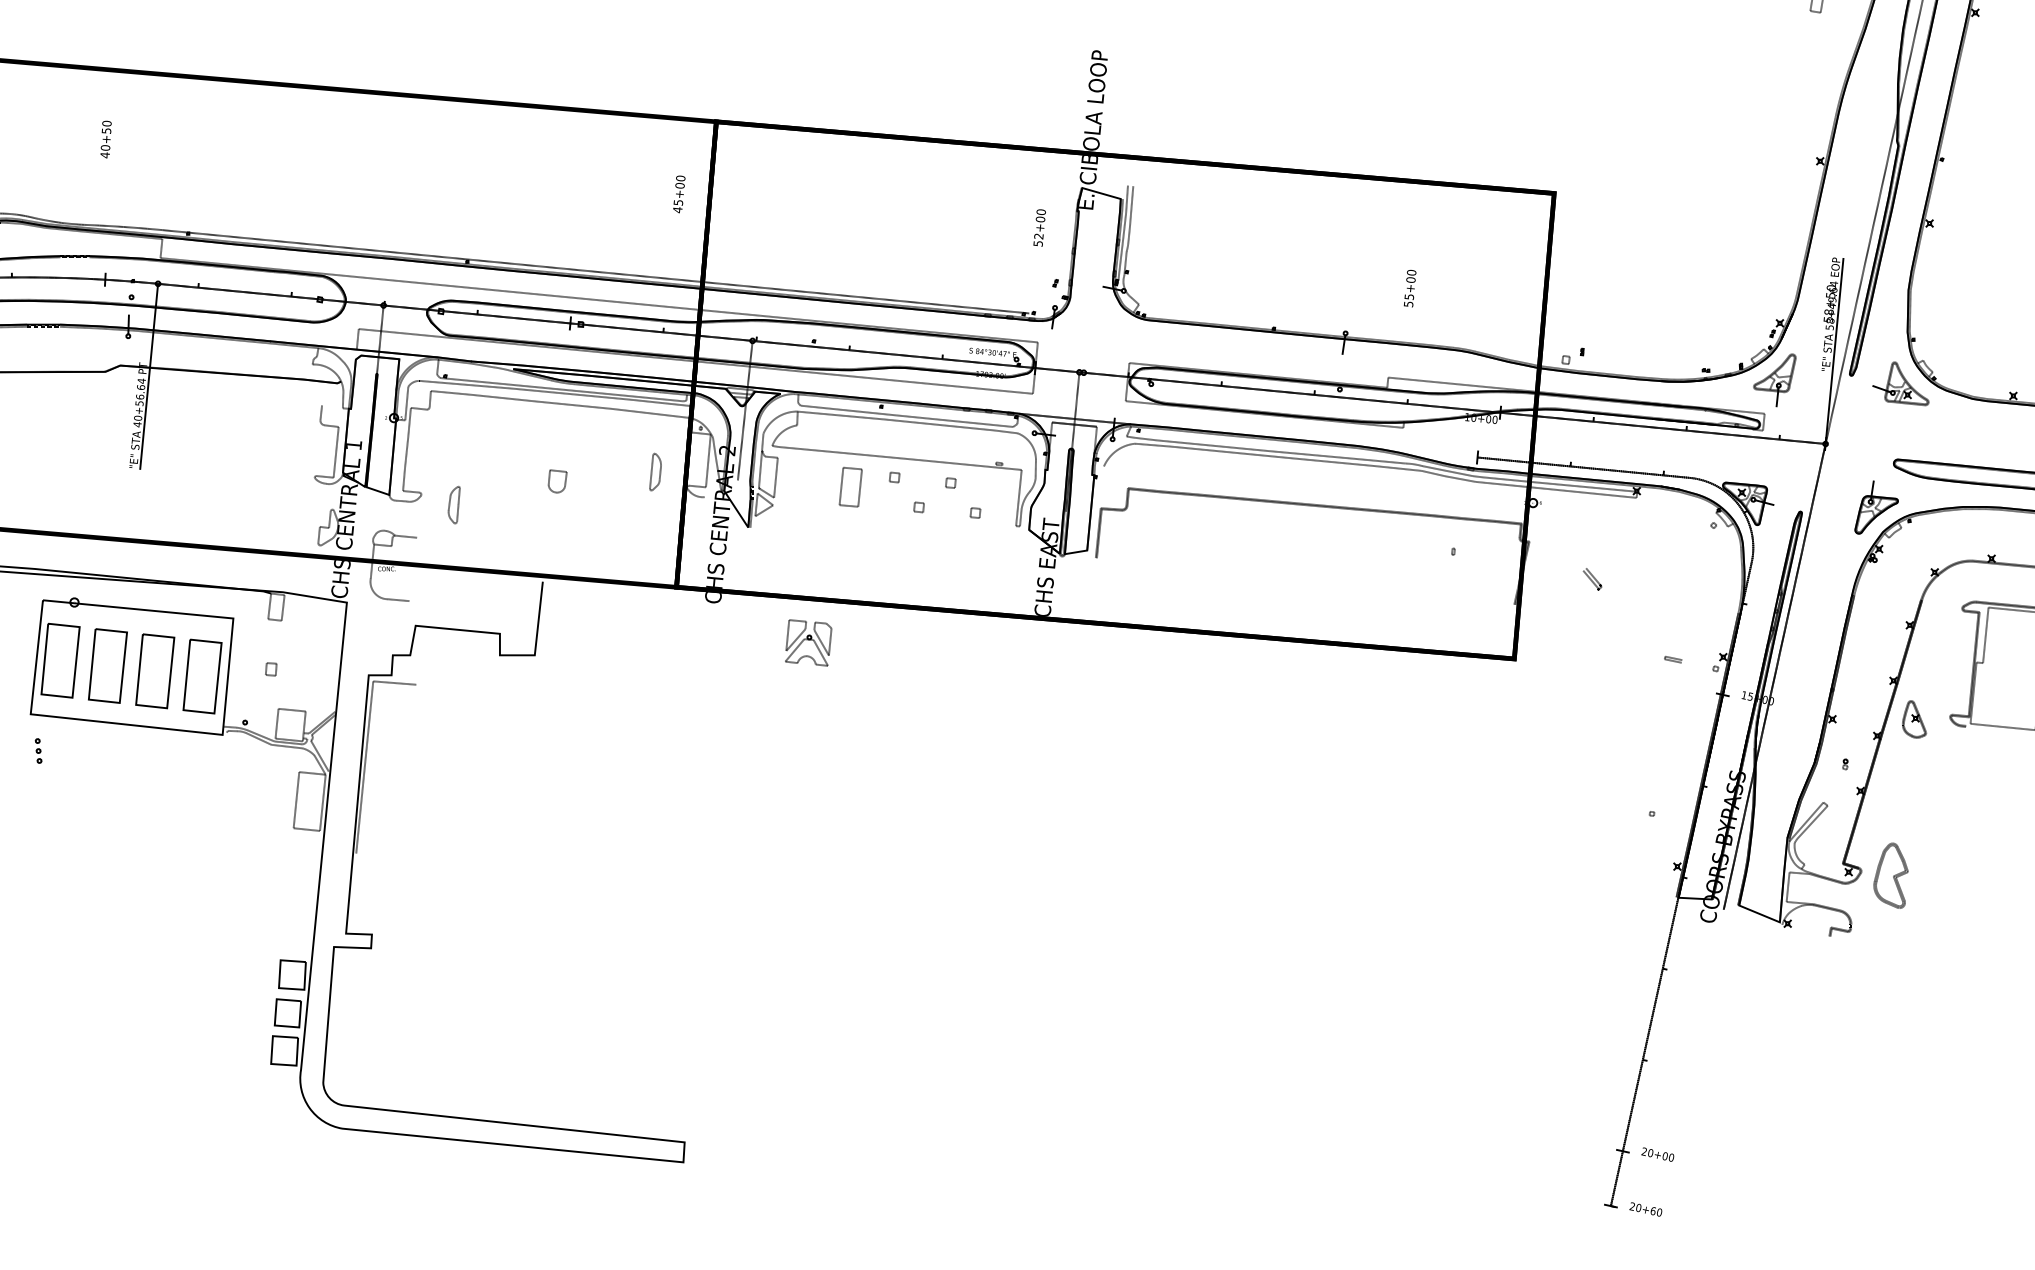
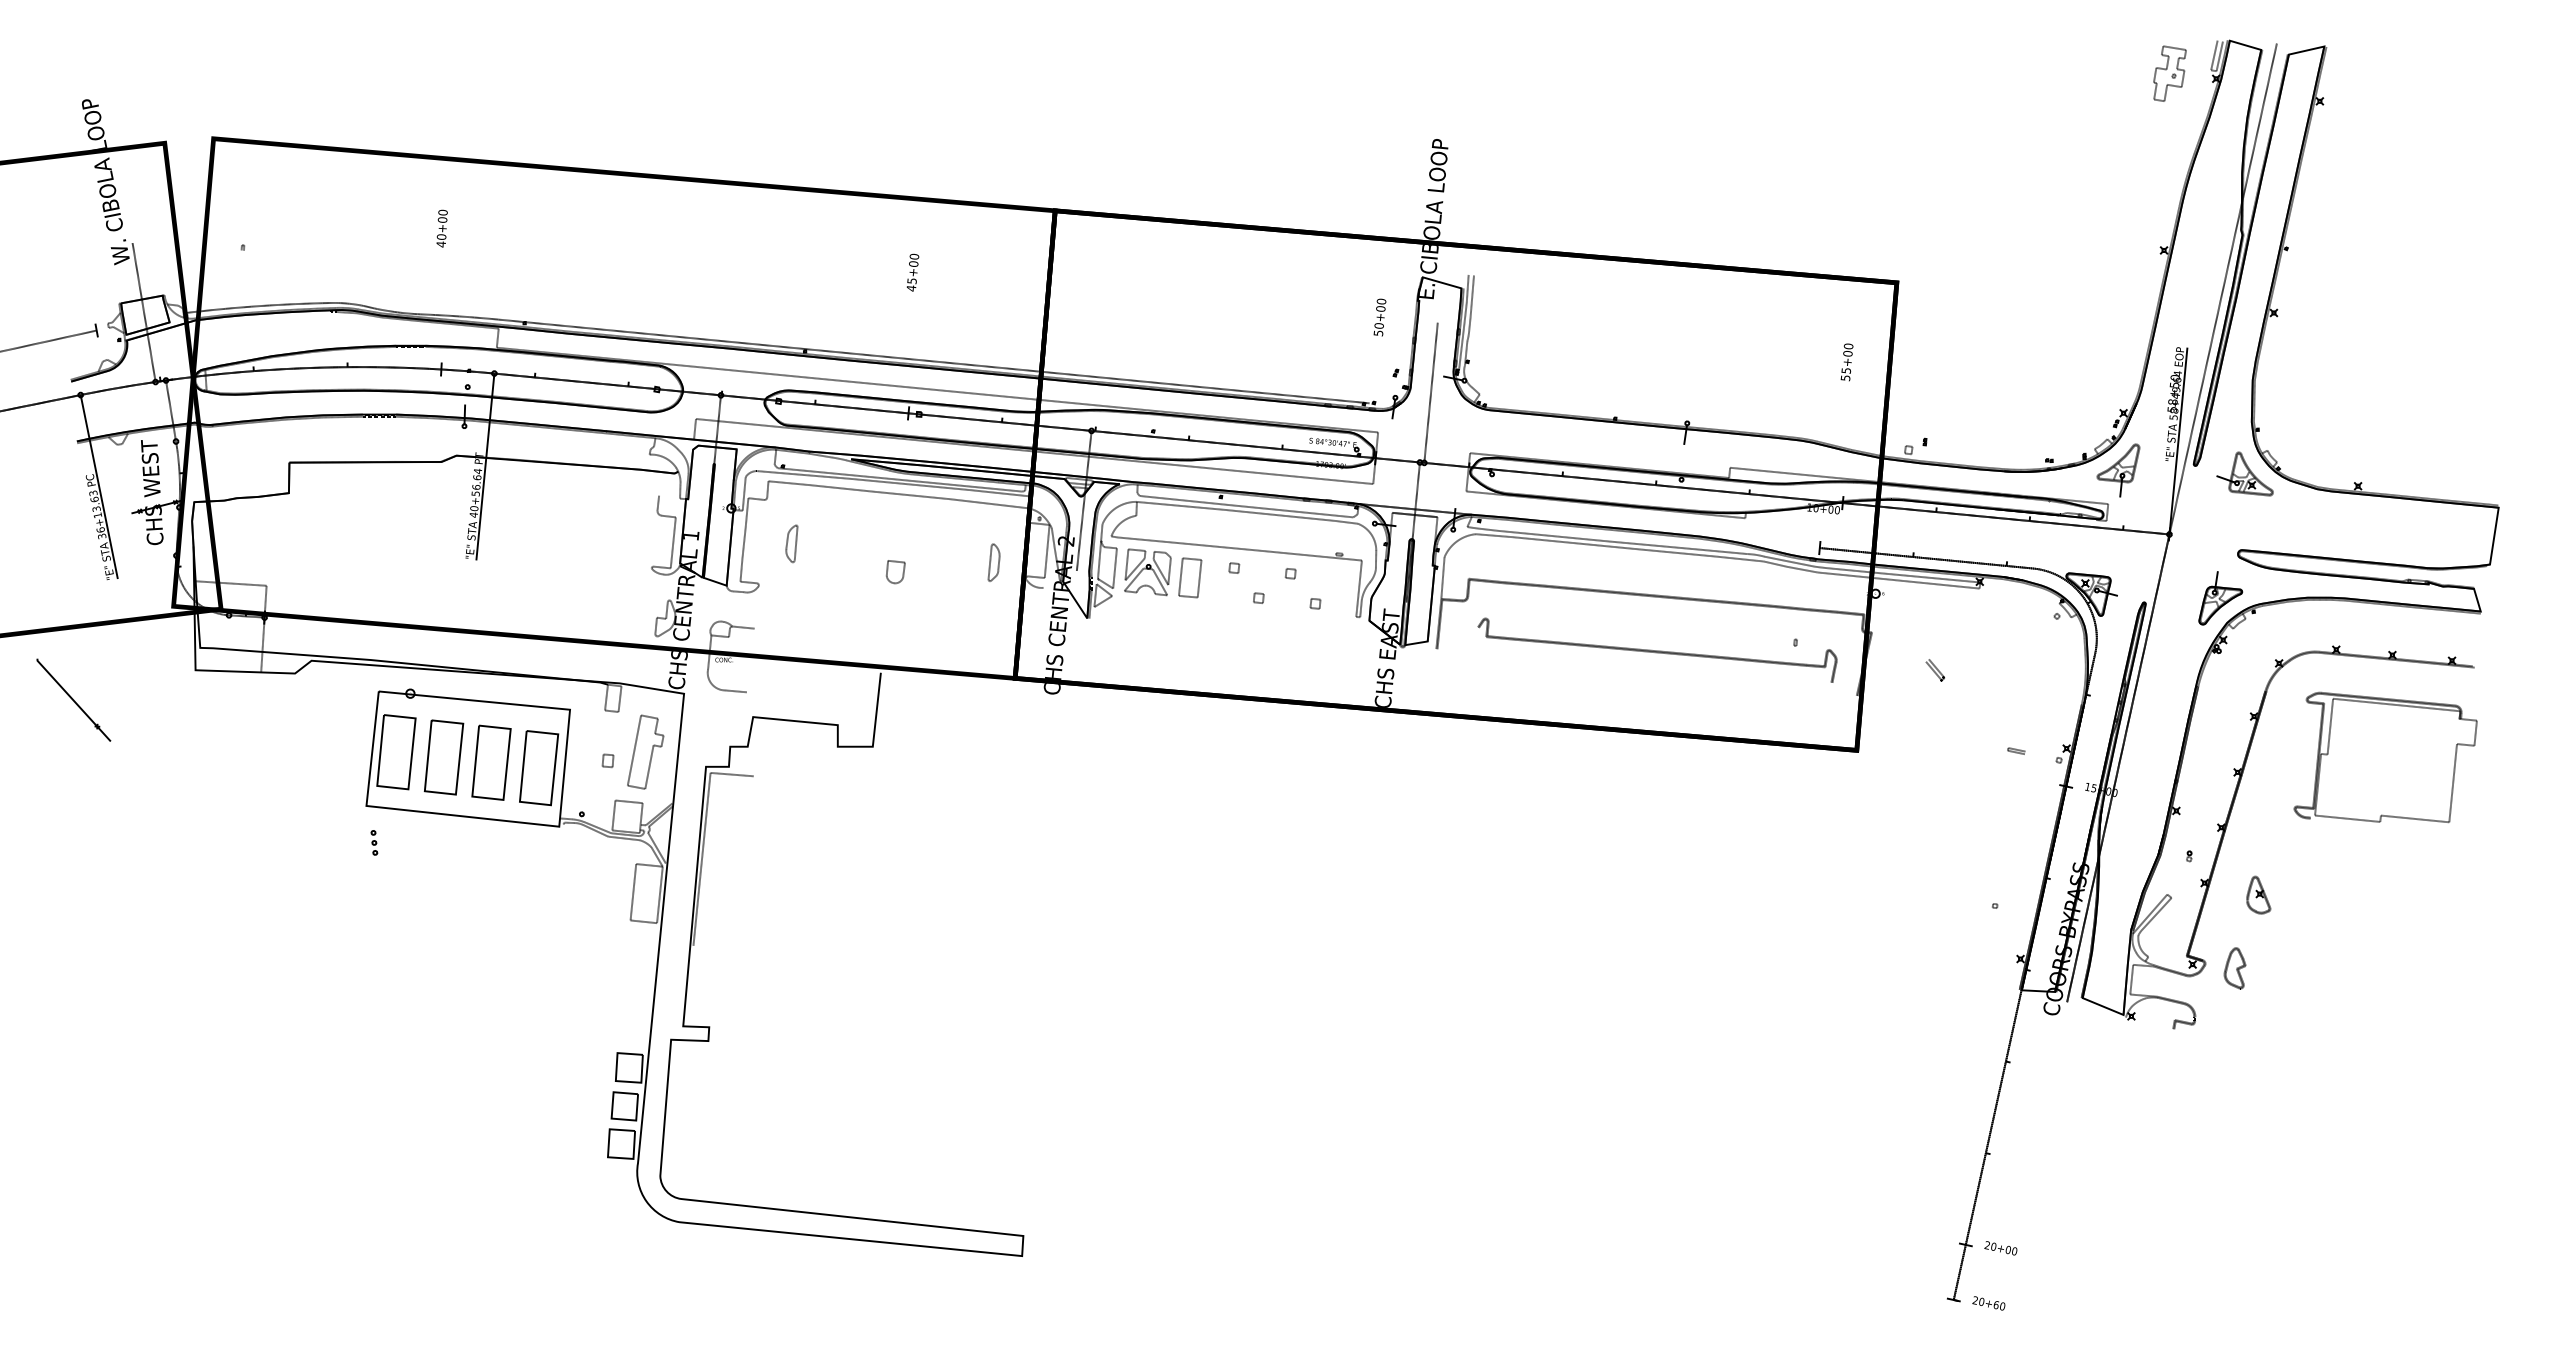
text: (106, 130) -> (442, 219), 40+50 -> 40+00
text: (678, 194) -> (912, 272), moved
text: (1038, 236) -> (1378, 326), 52+00 -> 50+00
text: (1409, 288) -> (1846, 362), moved
line: (1089, 302) -> (1430, 392), added
line: (1101, 486) -> (1442, 577), added
part: (453, 504) -> (791, 543), moved
part: (1315, 558) -> (1657, 649), added
part: (808, 643) -> (1147, 572), moved
part: (308, 660) -> (645, 751), added
part: (1914, 718) -> (2258, 894), moved
part: (1890, 876) -> (2234, 968), size x0.62

